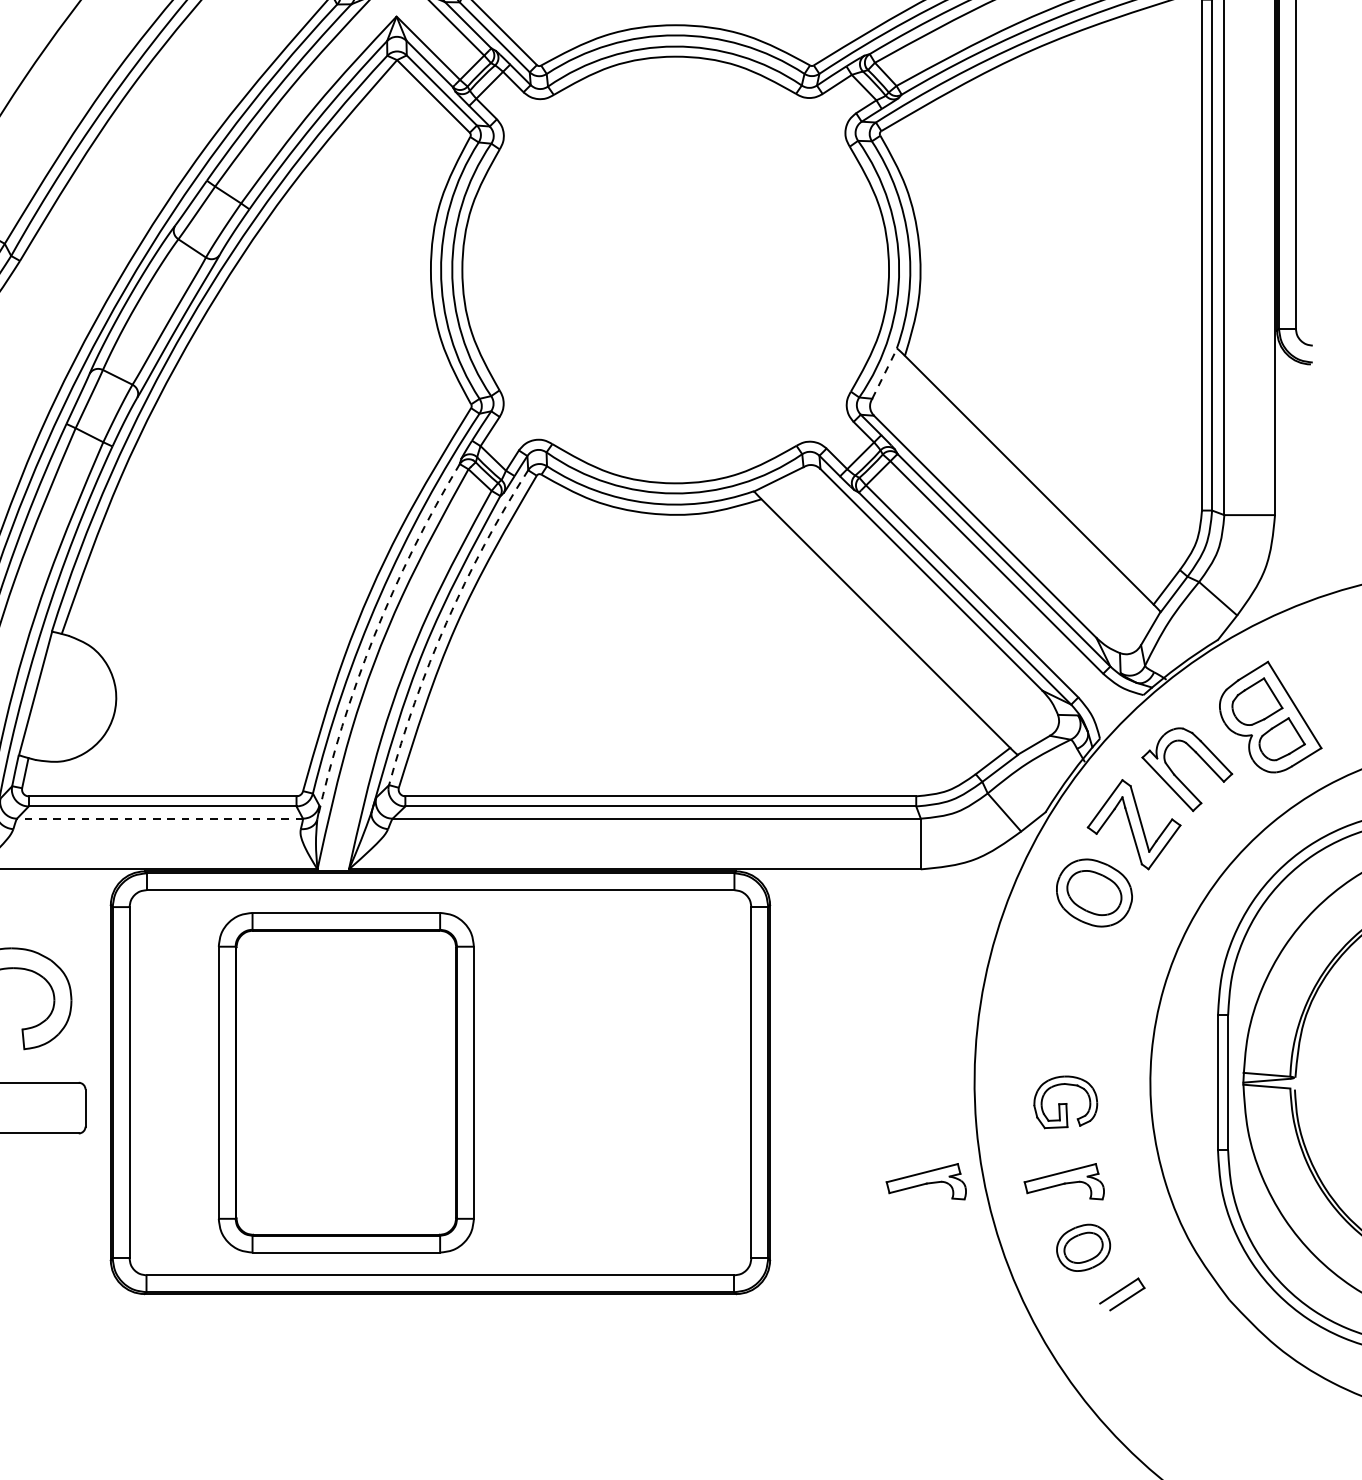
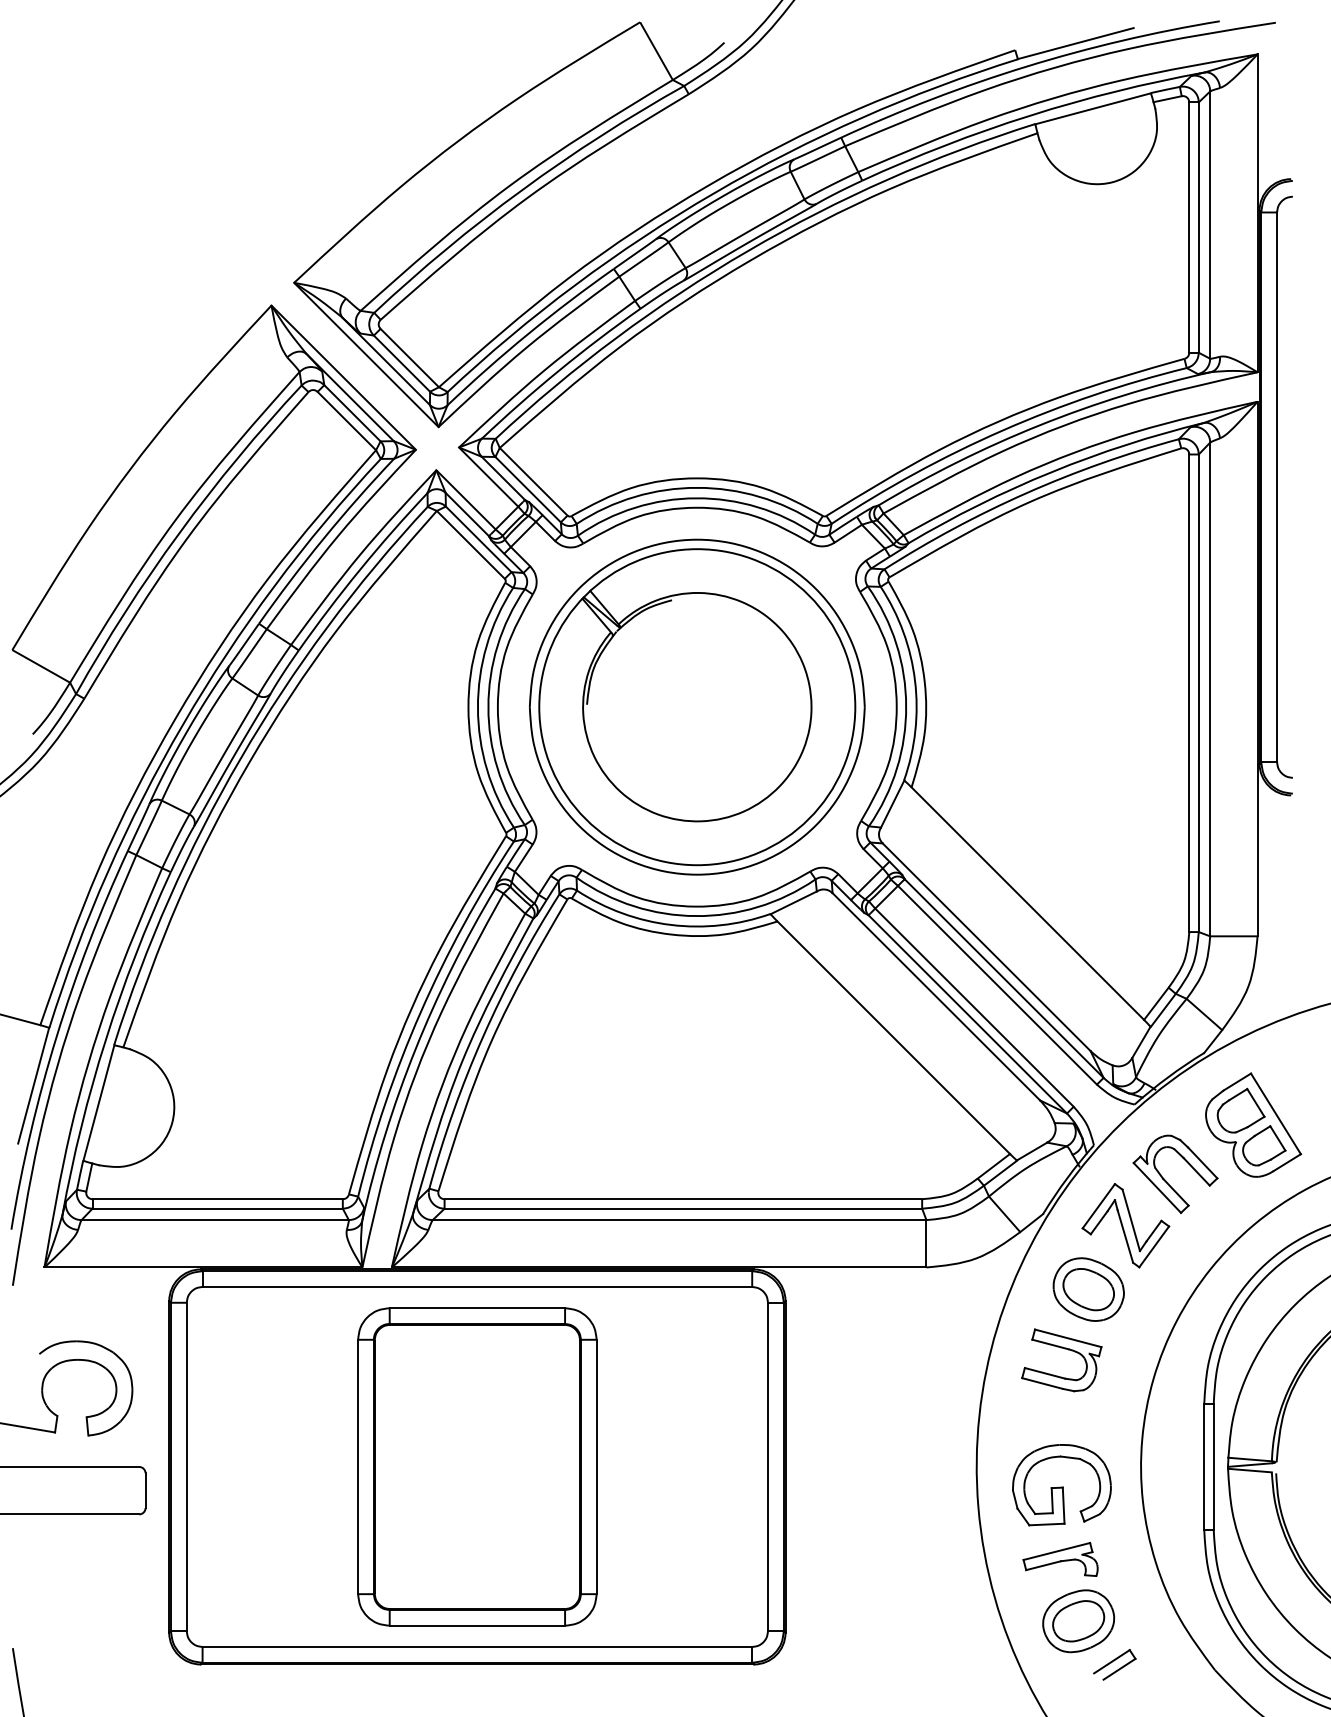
part: (675, 269) -> (697, 706), added
line: (884, 373) -> (892, 803), dashed -> solid
arc: (447, 622) -> (483, 1036), dashed -> solid
arc: (374, 636) -> (415, 1049), dashed -> solid
line: (160, 819) -> (215, 1220), dashed -> solid
part: (1068, 957) -> (1064, 1349), added
part: (346, 1082) -> (477, 1466), moved
part: (1065, 1102) -> (1061, 1485), size x1.67
part: (926, 1180) -> (931, 1558), removed
part: (1083, 1248) -> (1078, 1621), size x1.43

